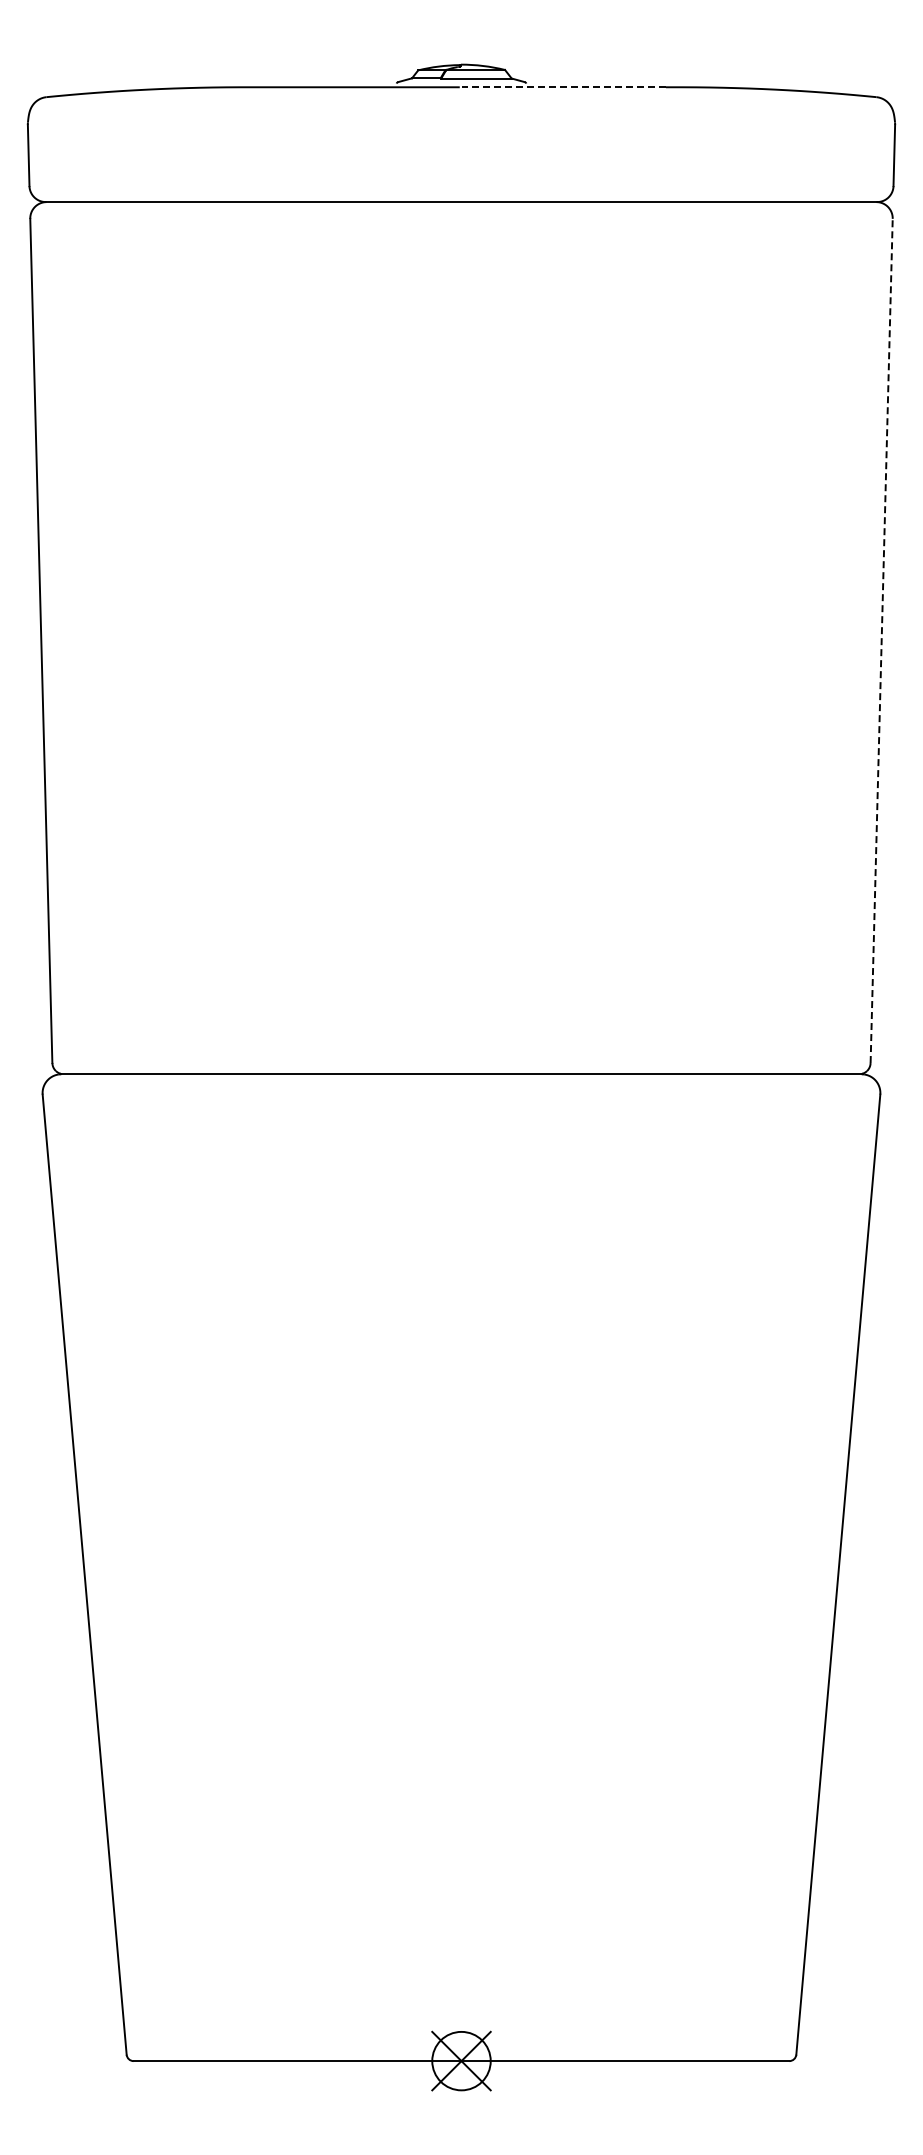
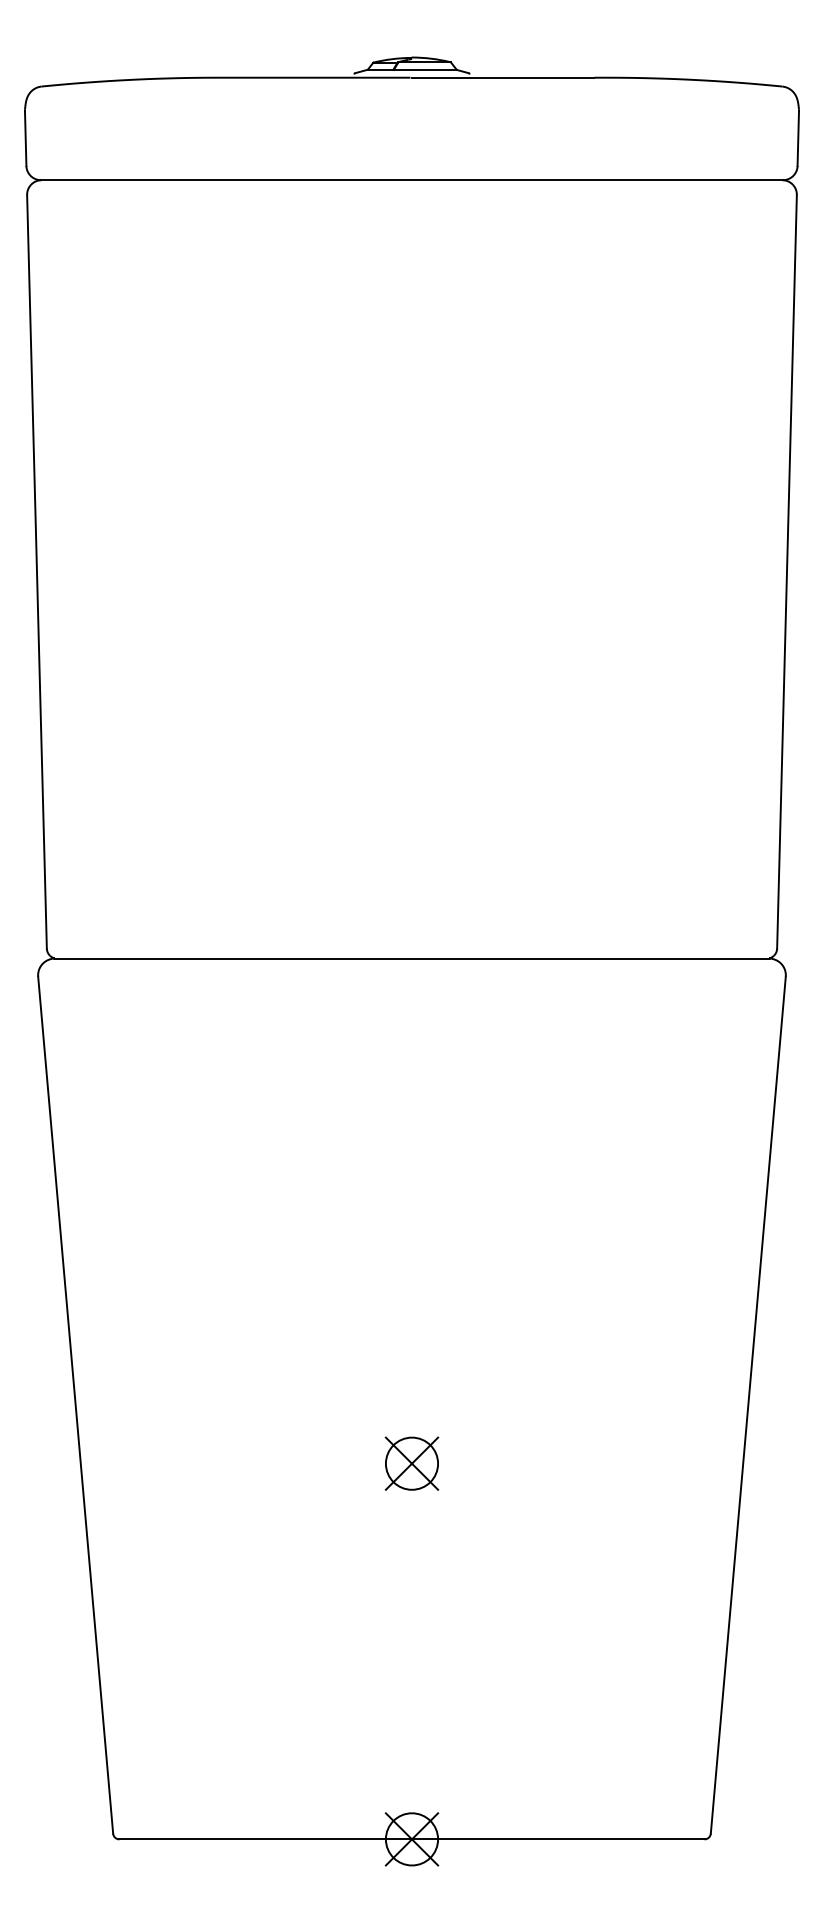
line: (563, 87) -> (503, 77), dashed -> solid
line: (881, 640) -> (786, 571), dashed -> solid
part: (461, 1639) -> (412, 1463), added

